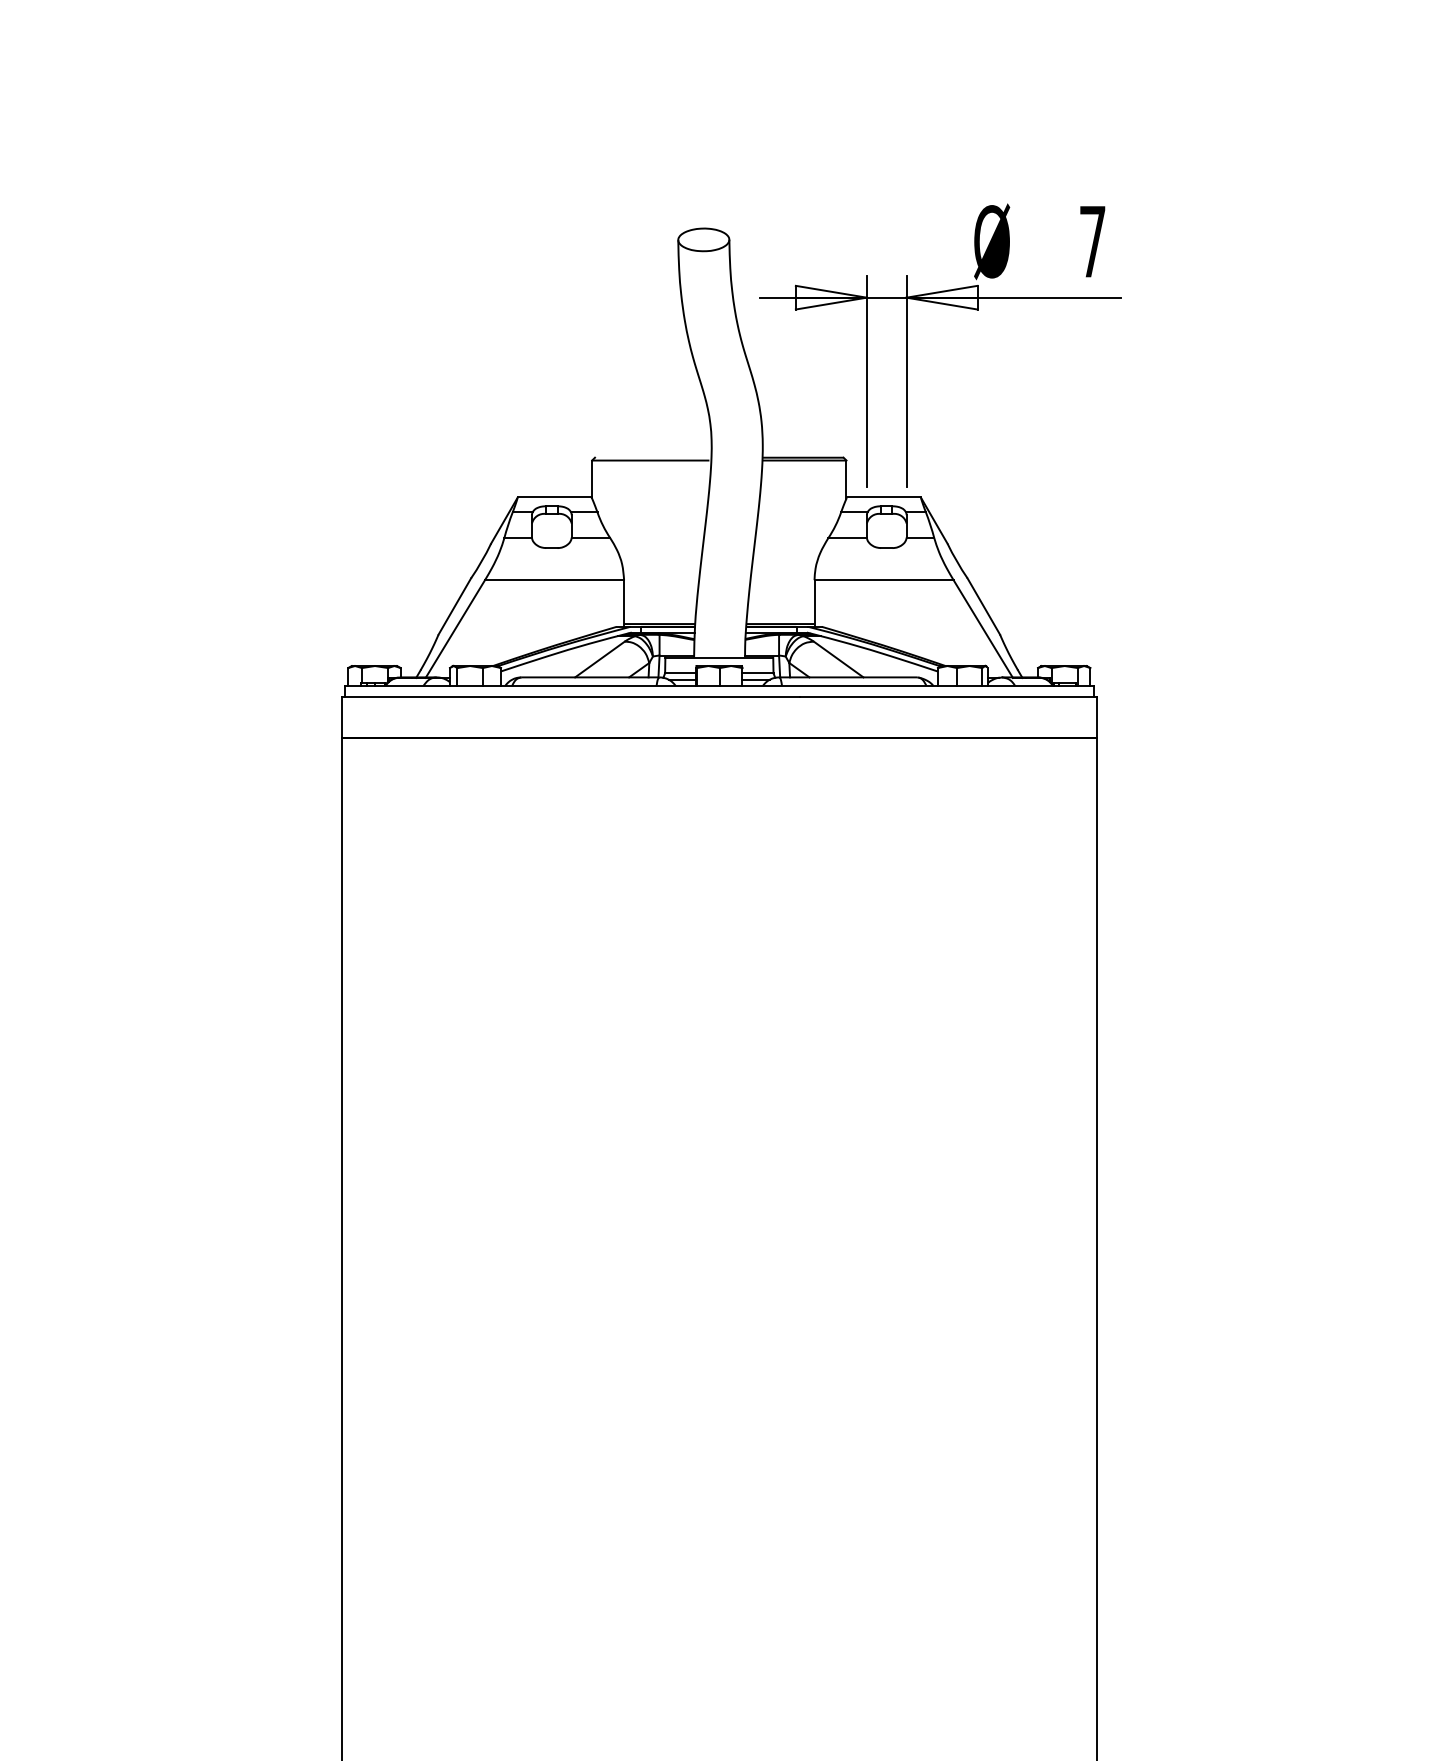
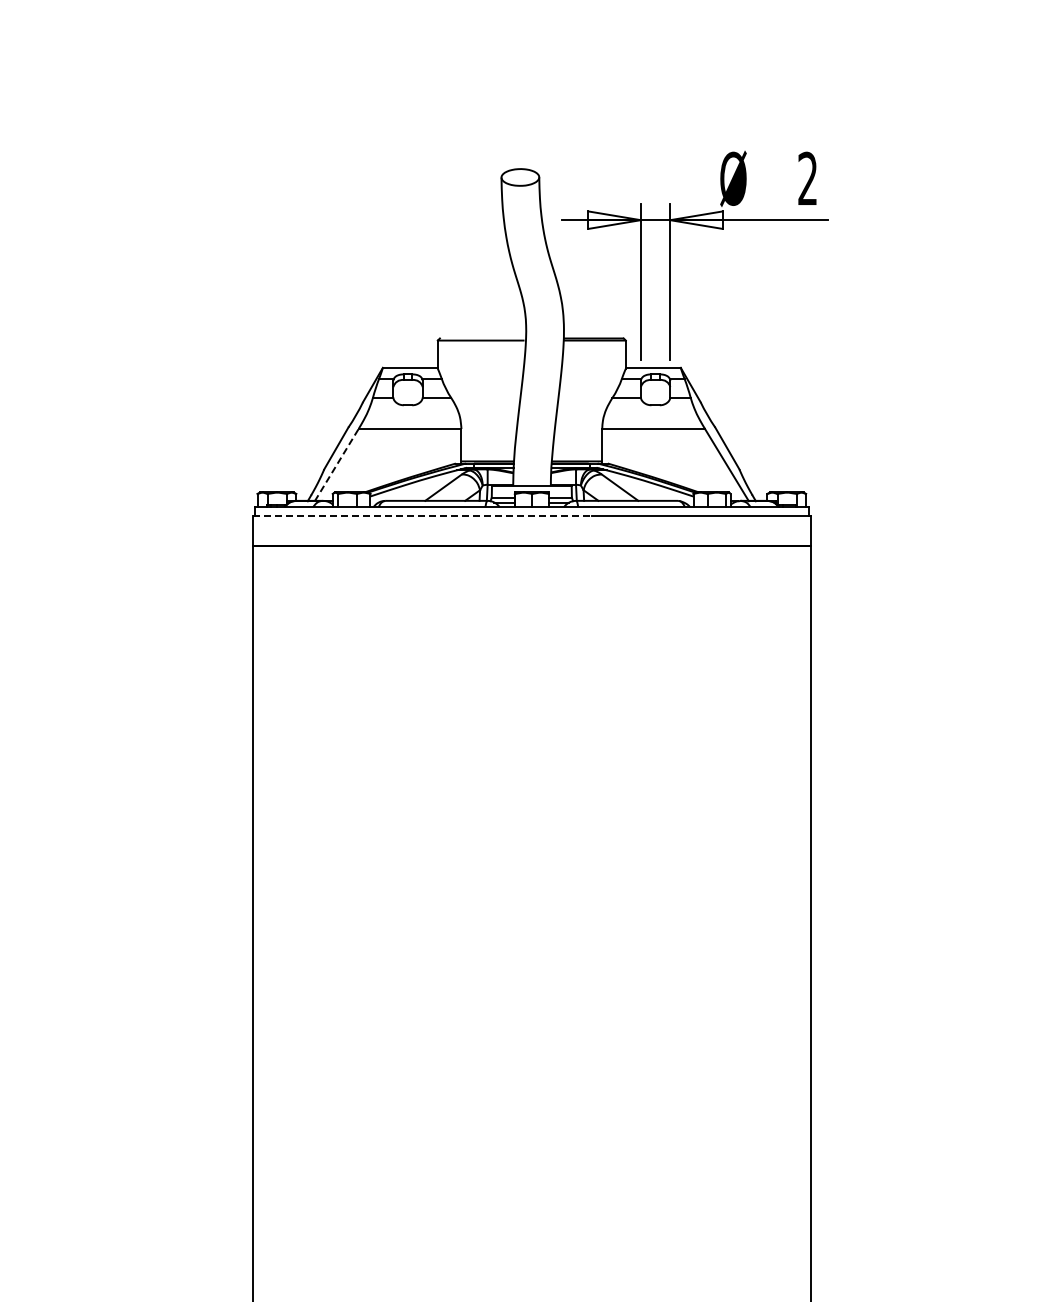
text: (1092, 239) -> (807, 177), 7 -> 2
line: (455, 628) -> (336, 464), solid -> dashed
line: (571, 697) -> (422, 515), solid -> dashed

